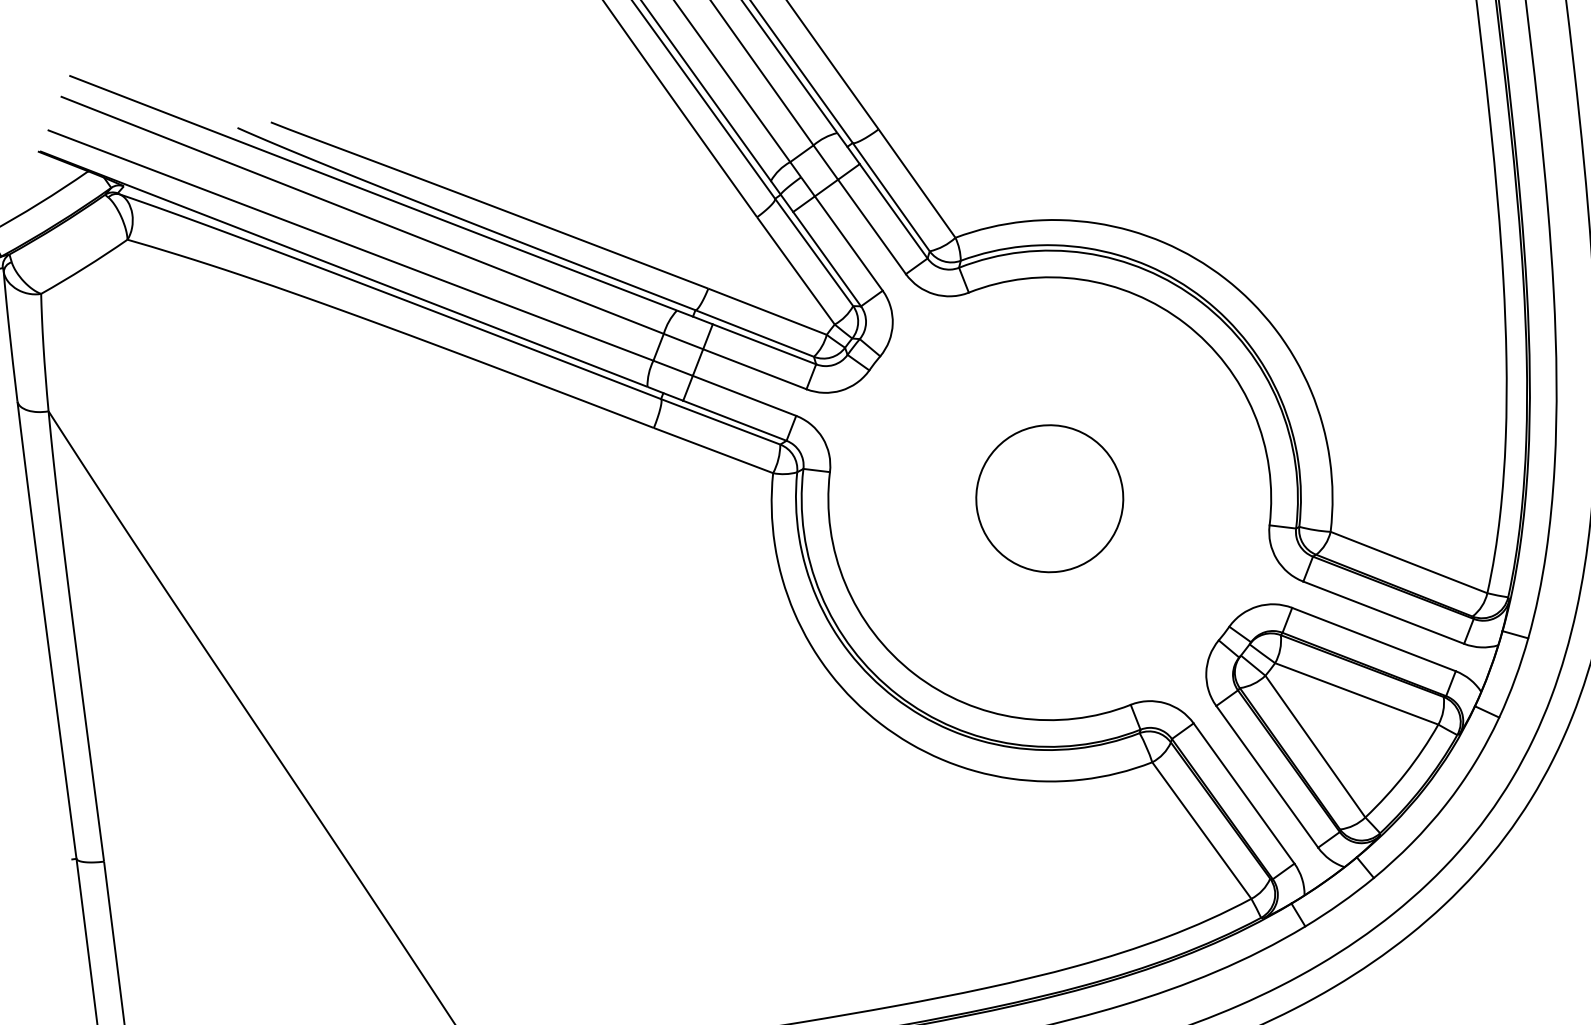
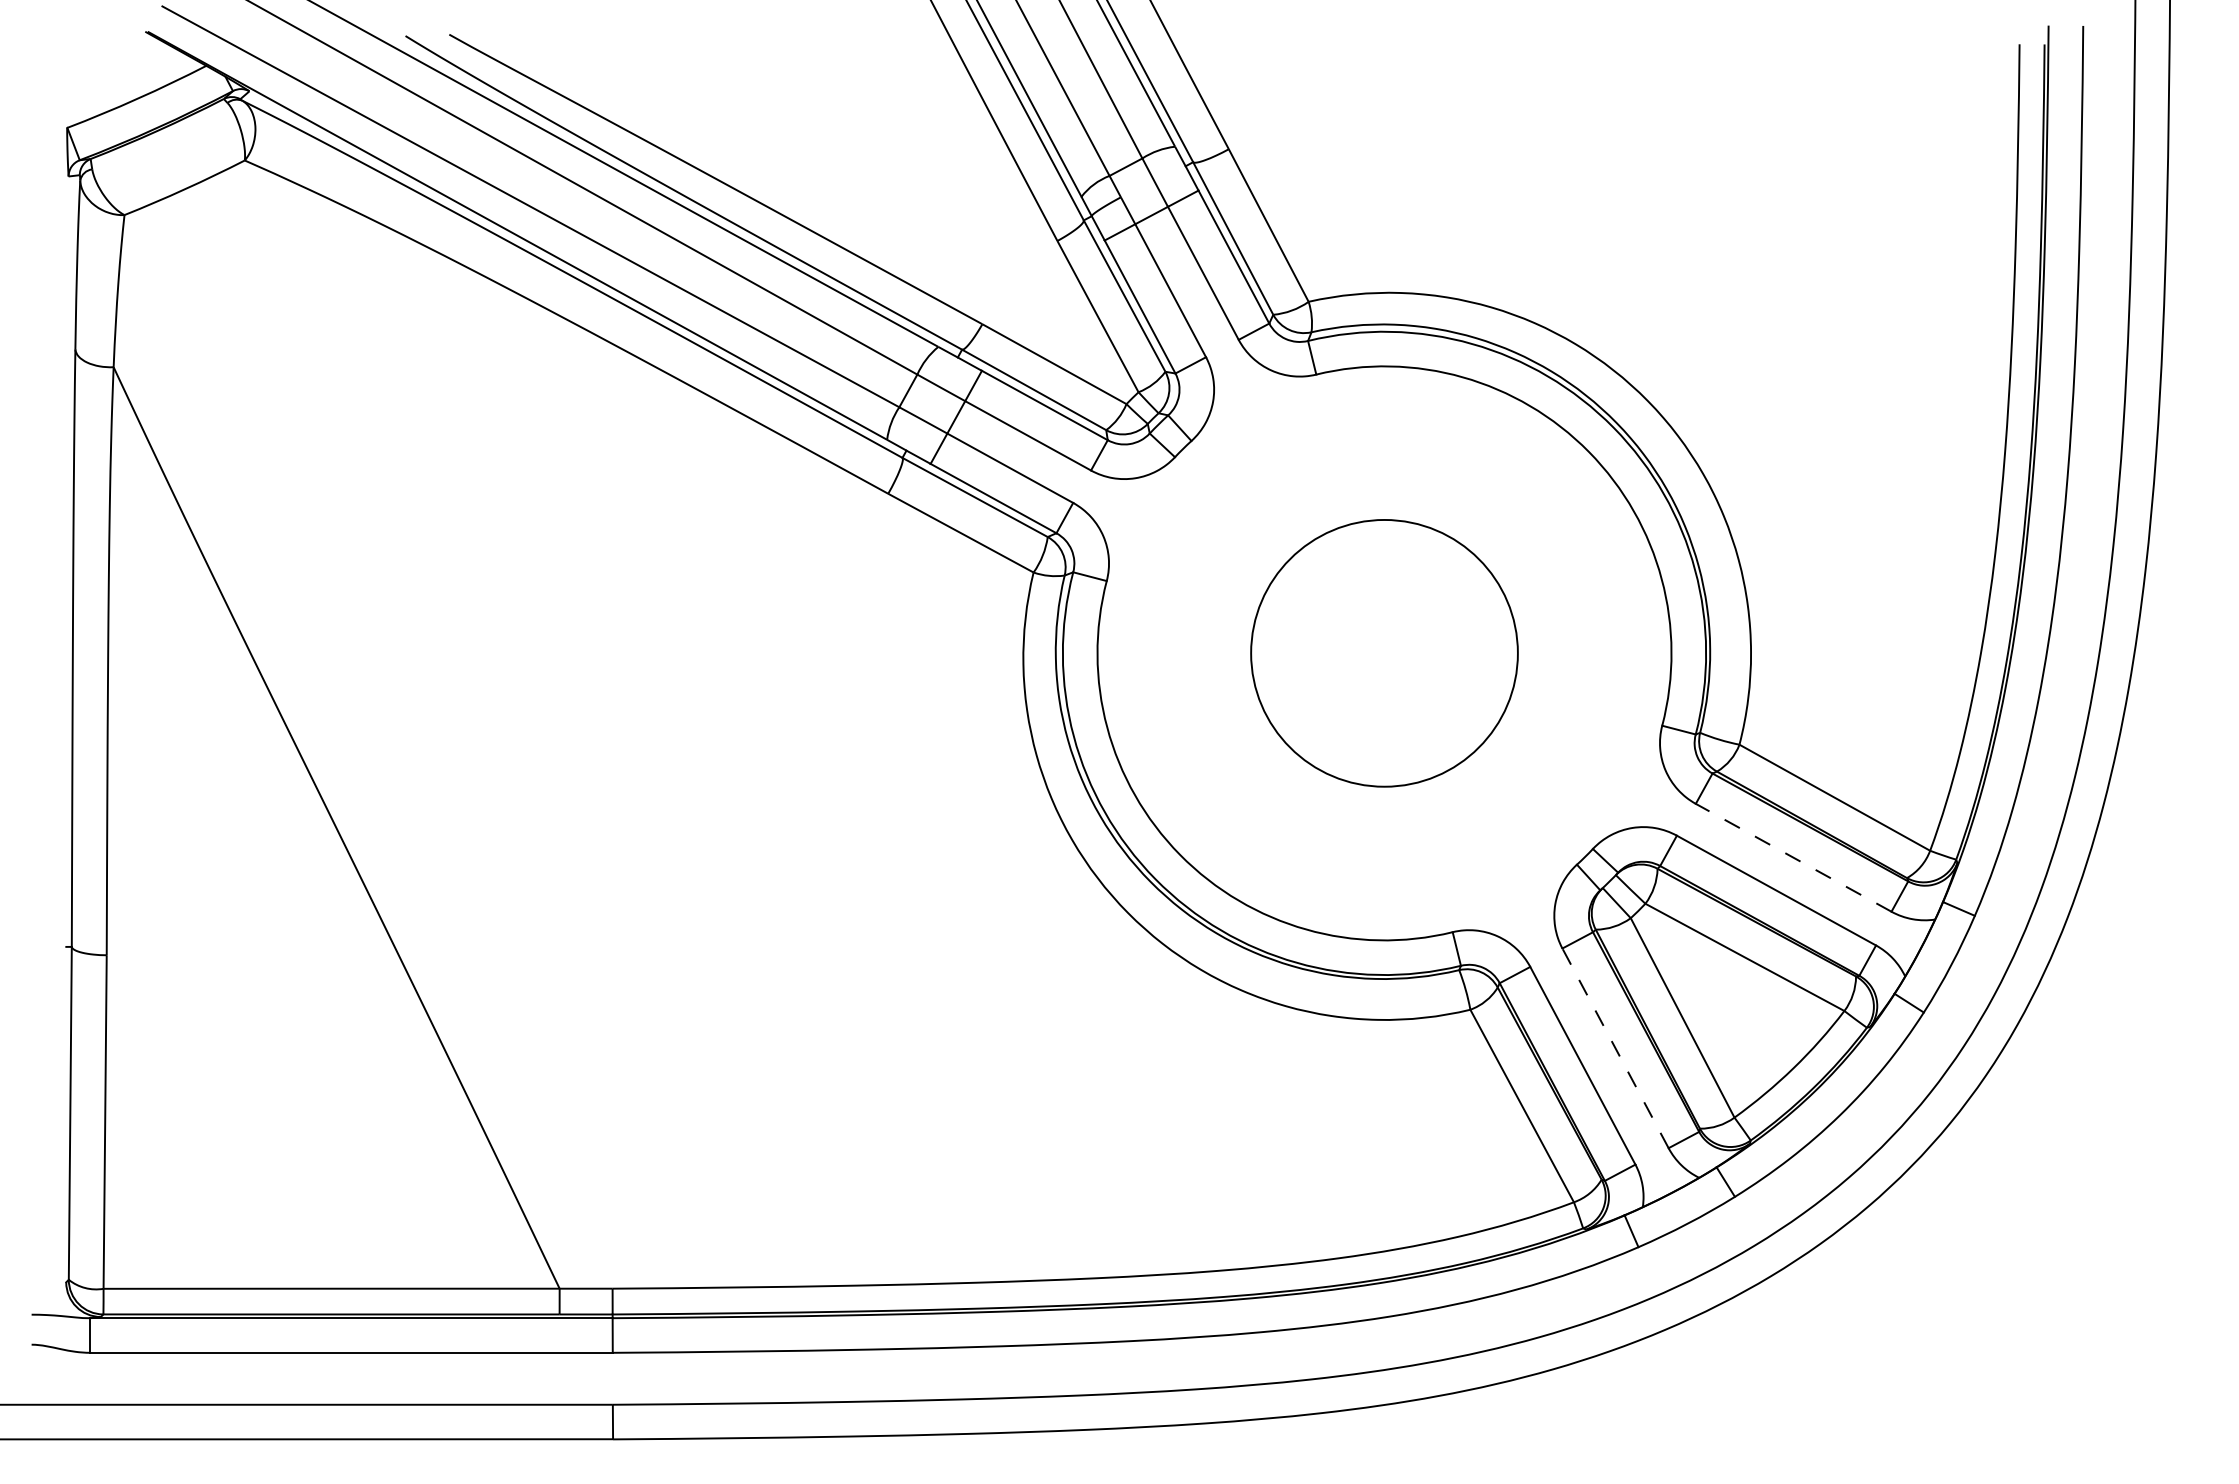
circle: (1049, 498) -> (1384, 653), size x1.4
line: (1383, 612) -> (1793, 857), solid -> dashed
line: (1267, 776) -> (1615, 1047), solid -> dashed

